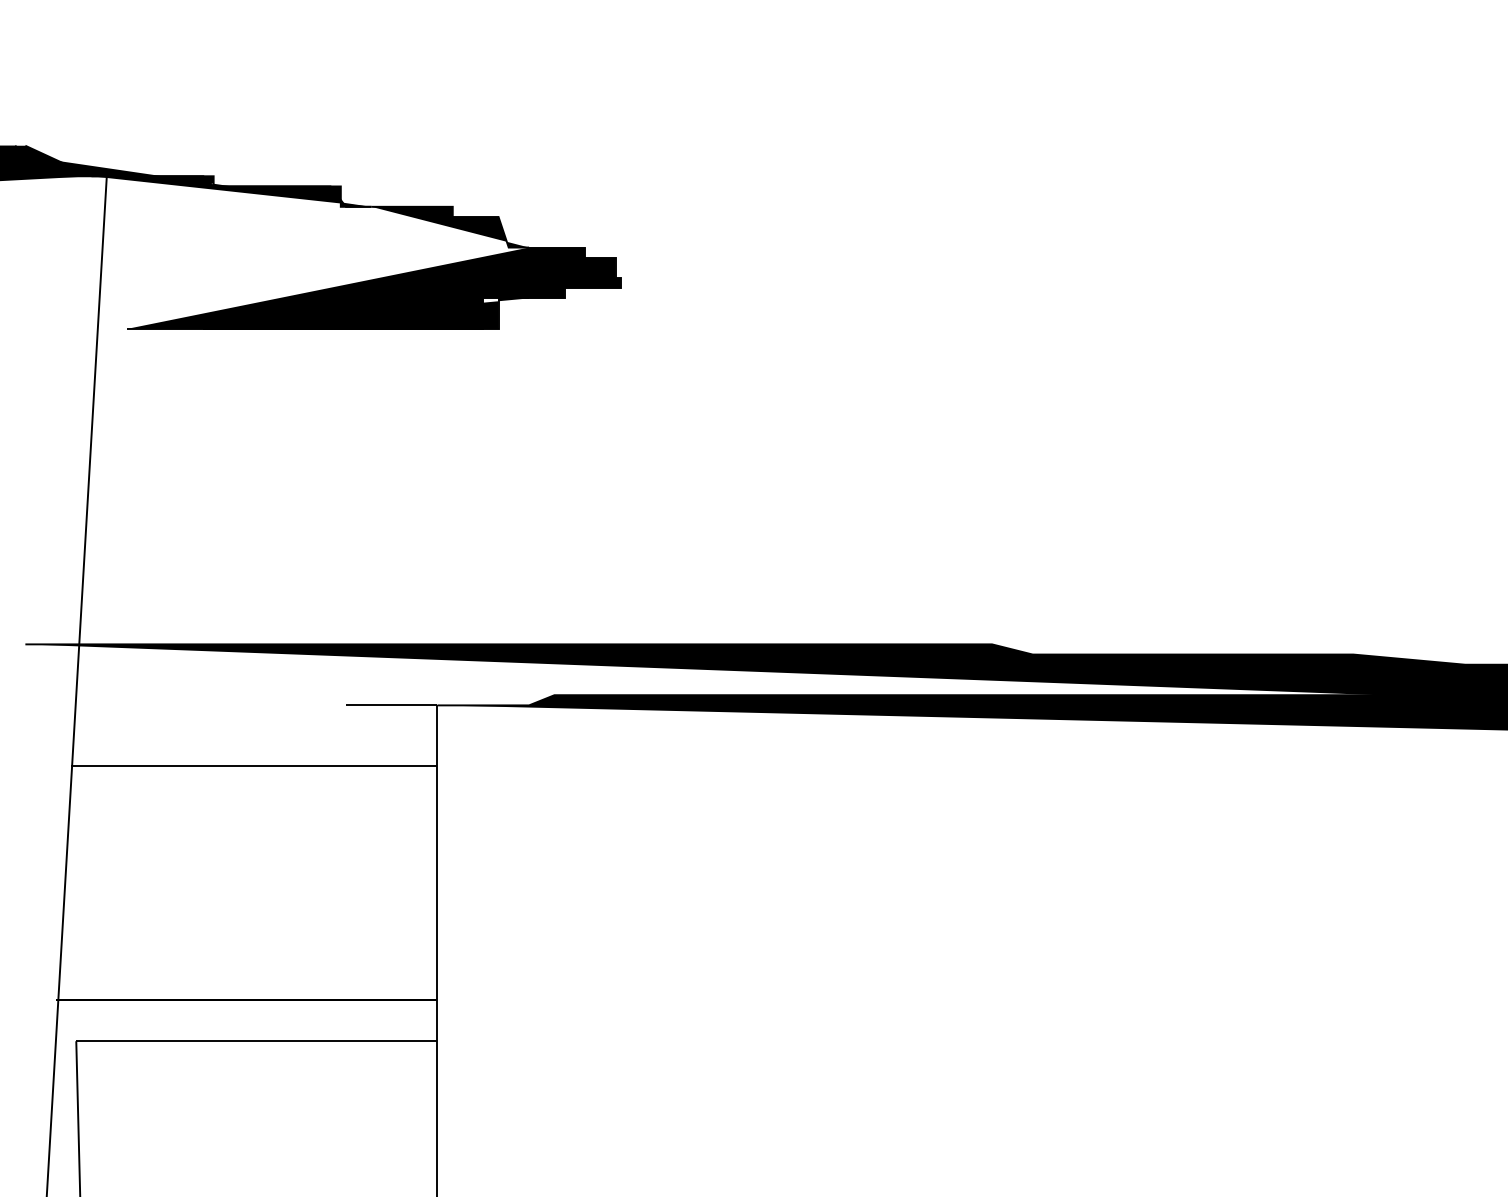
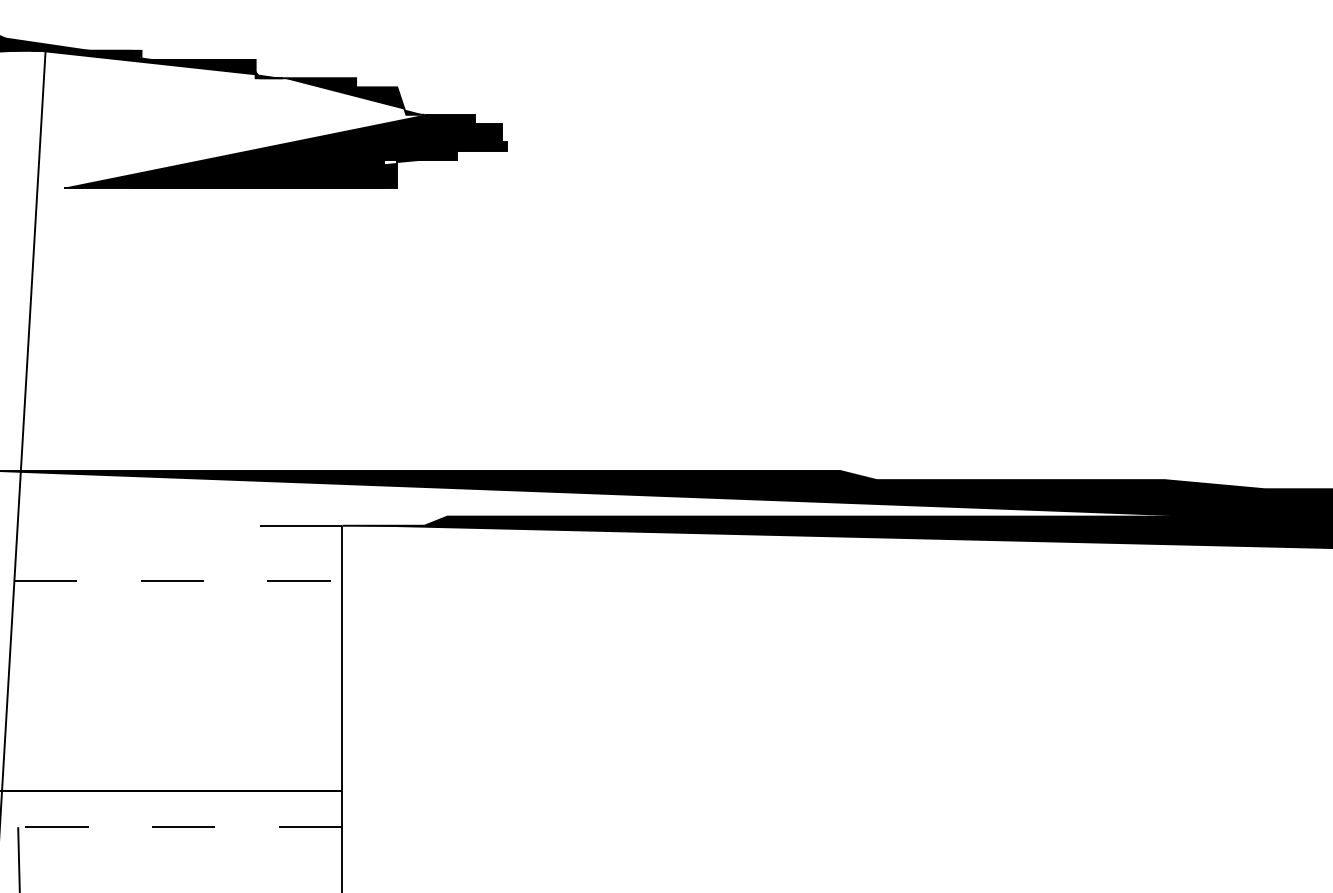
line: (254, 766) -> (178, 580), solid -> dashed
line: (256, 1041) -> (179, 827), solid -> dashed

